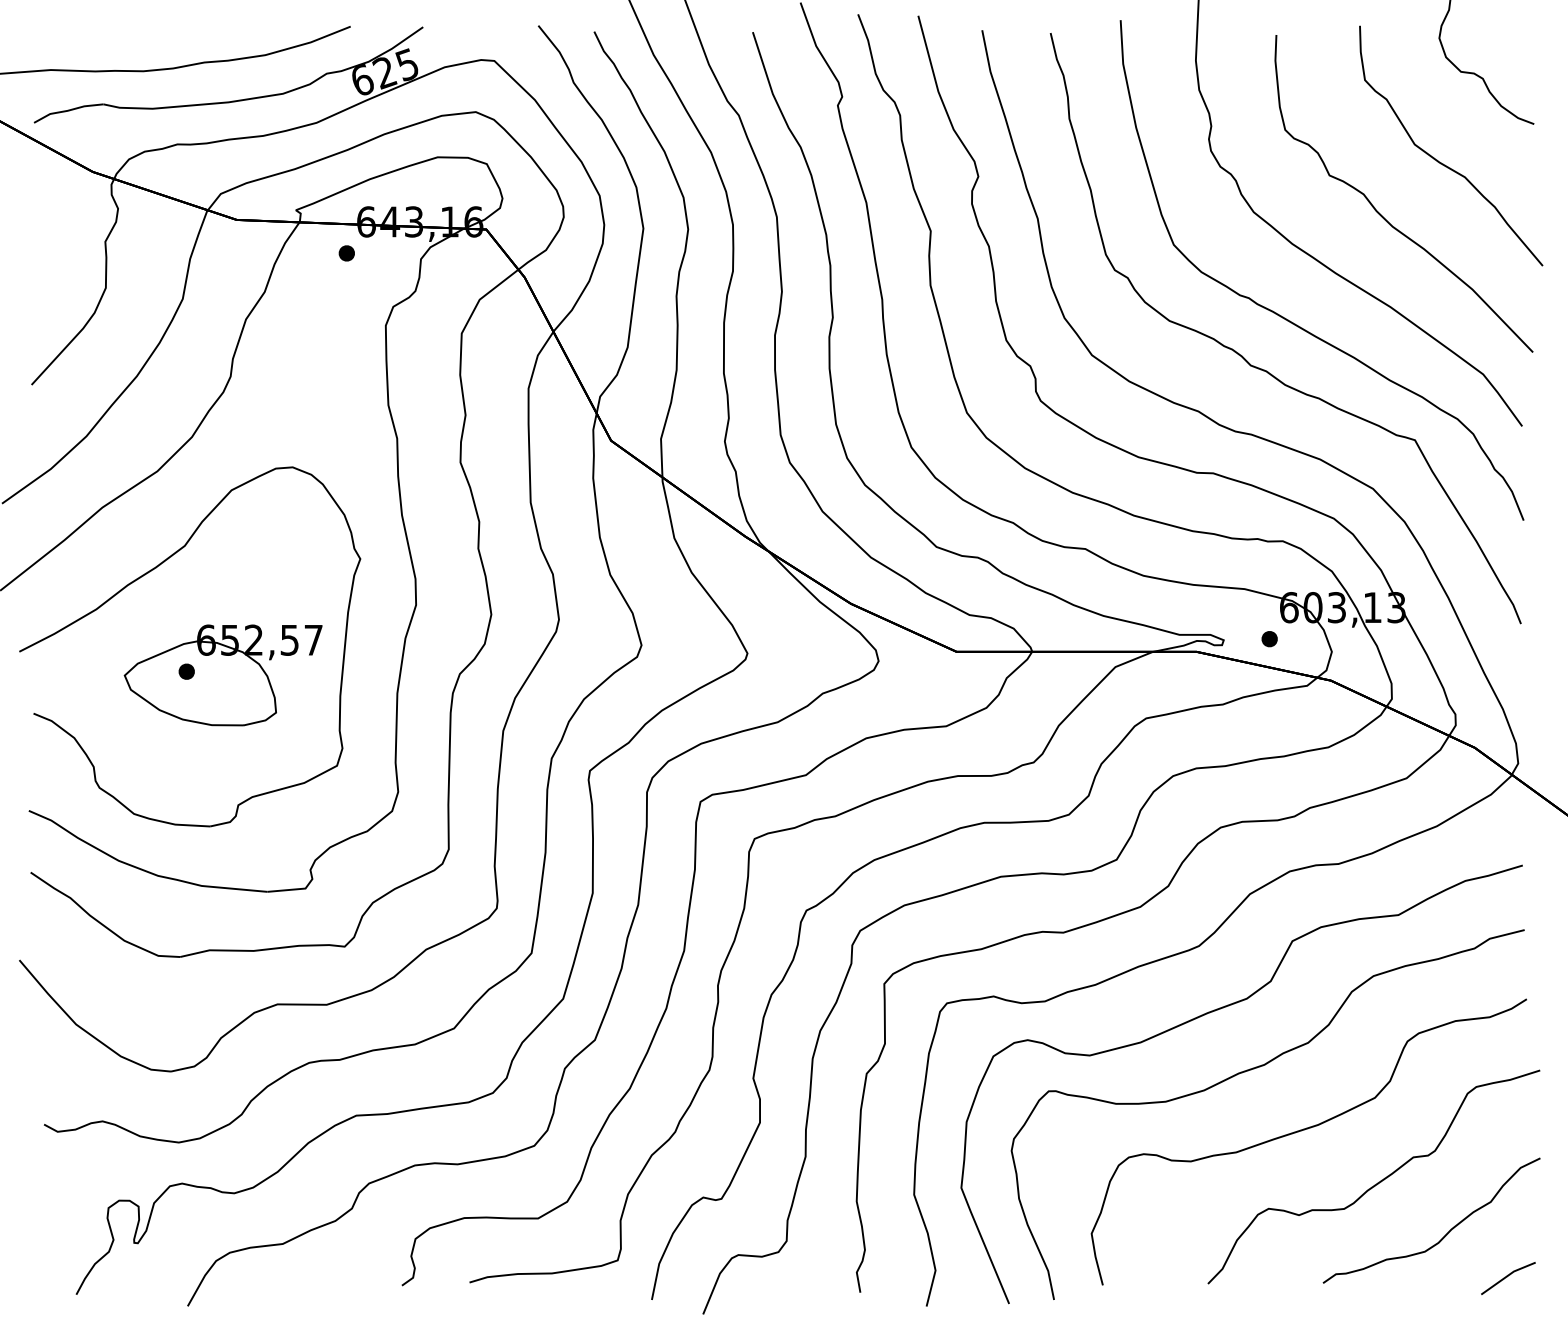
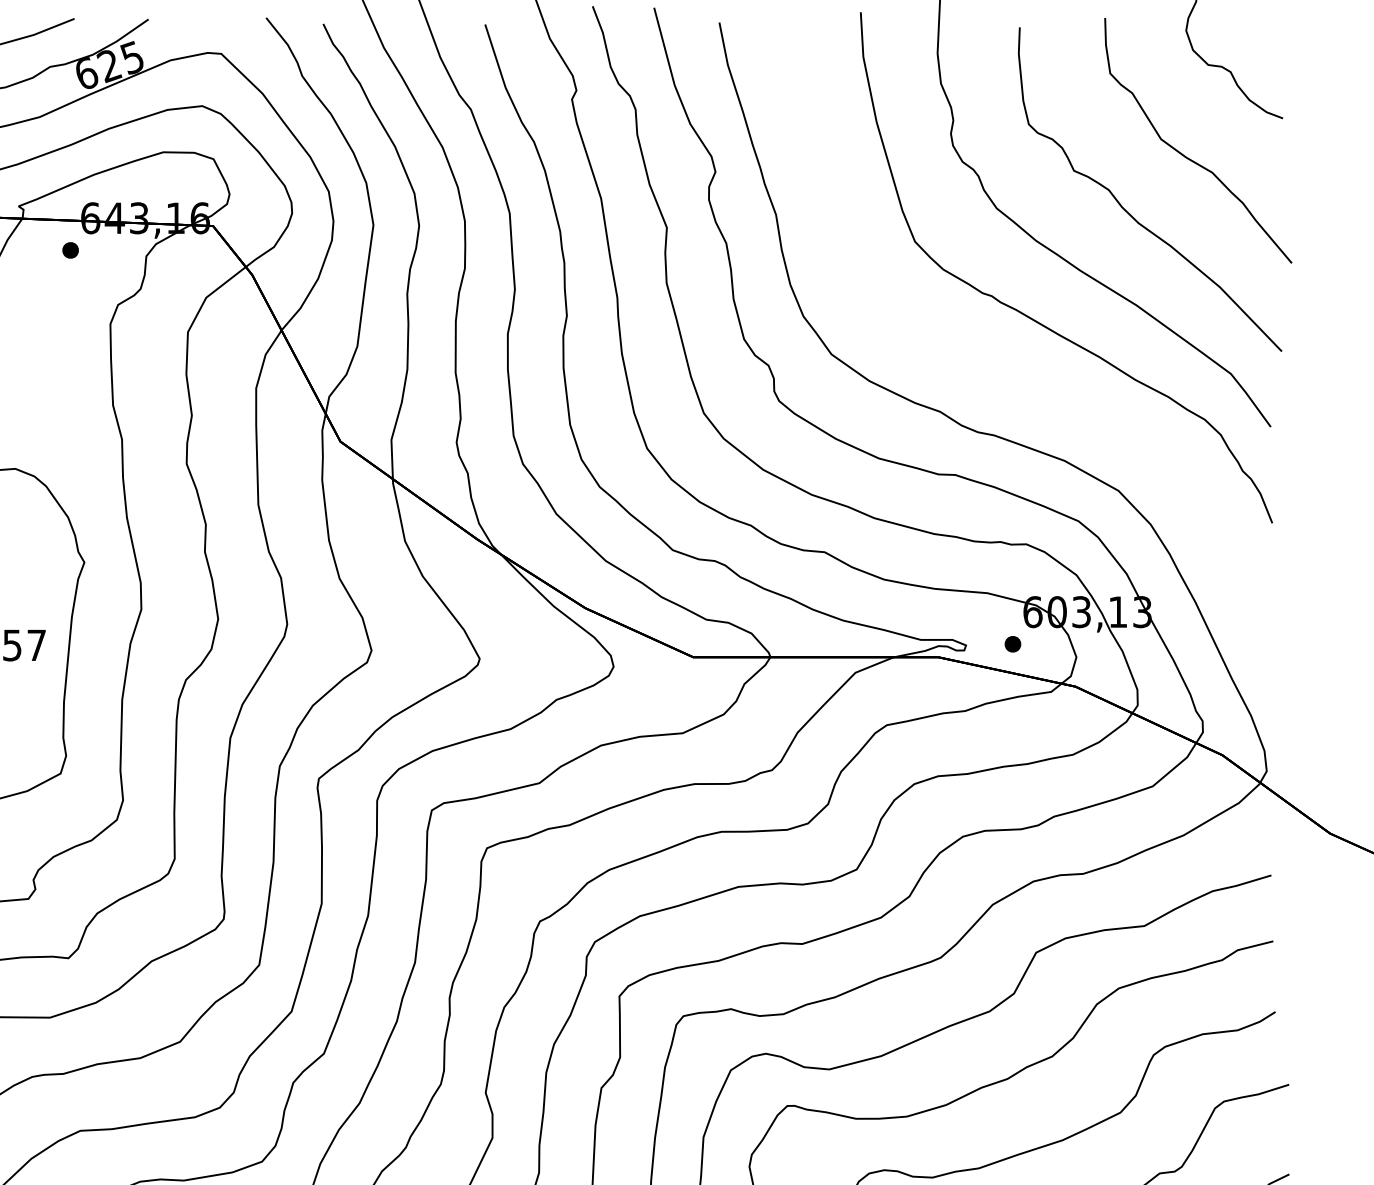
curve: (1264, 369) -> (1007, 368), removed

